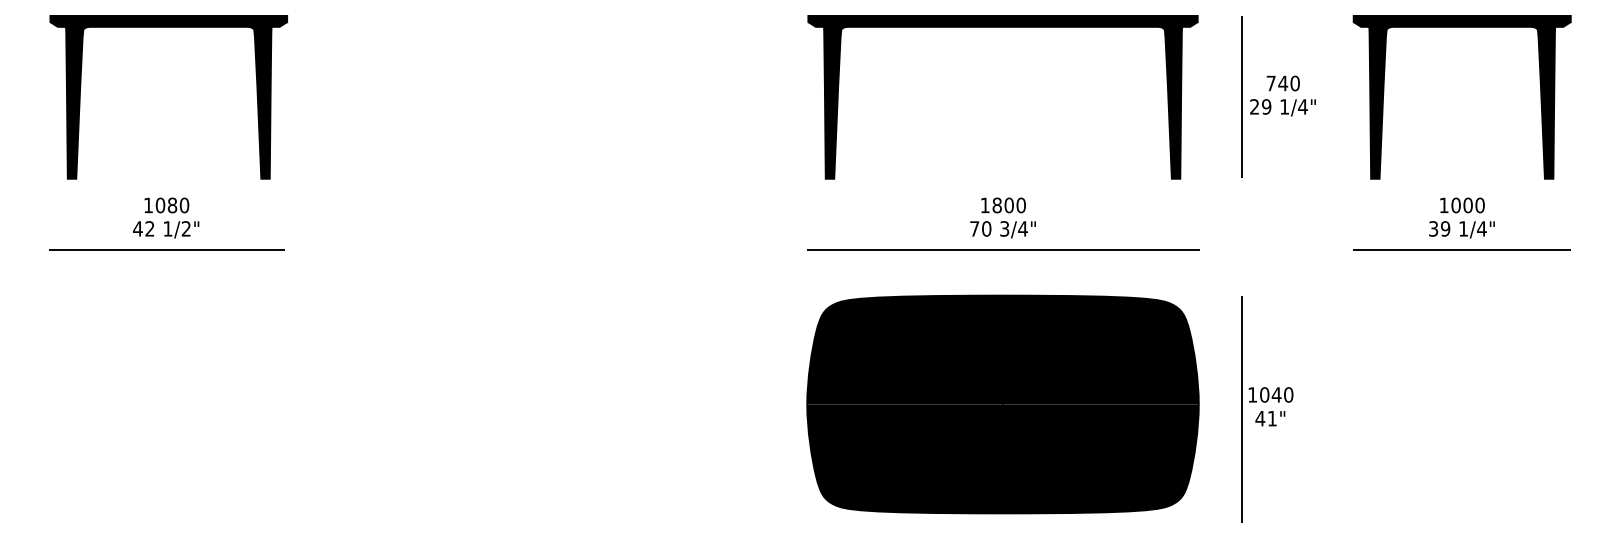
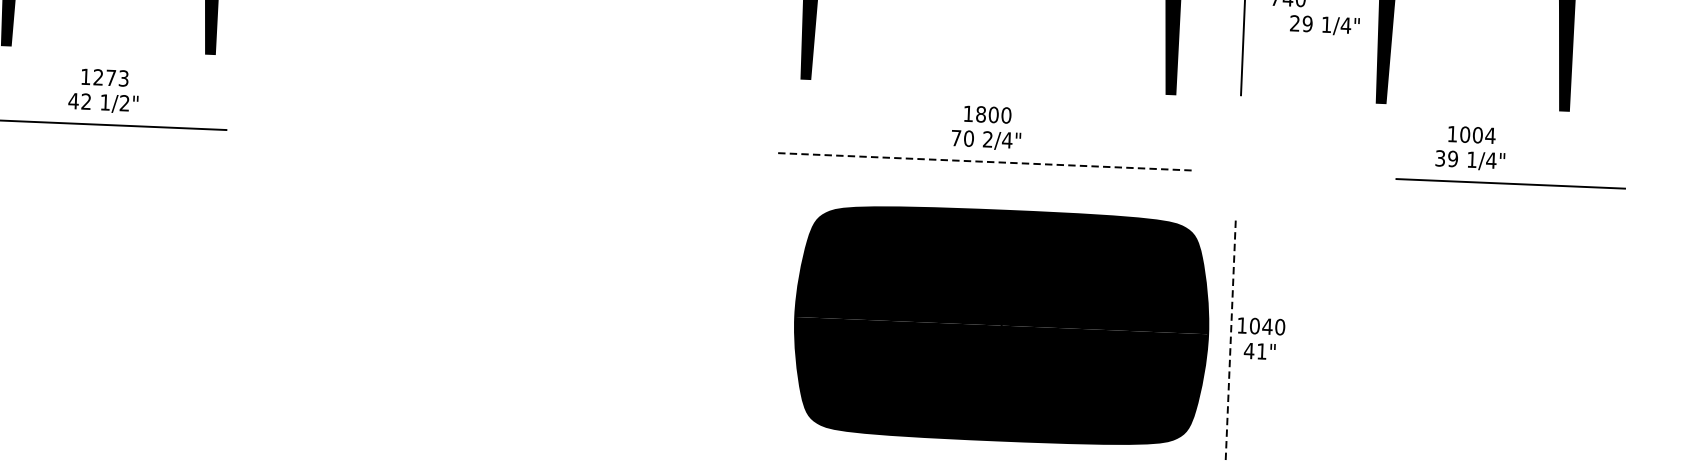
text: (1282, 107) -> (1324, 25), moved
text: (172, 205) -> (111, 77), 1080 -> 1273
text: (1480, 205) -> (1490, 135), 1000 -> 1004
text: (1004, 228) -> (987, 139), 3/4" -> 2/4"
line: (1461, 249) -> (1510, 183), moved
line: (1003, 250) -> (985, 162), solid -> dashed
part: (1002, 404) -> (1001, 325), moved
line: (1242, 409) -> (1230, 340), solid -> dashed

